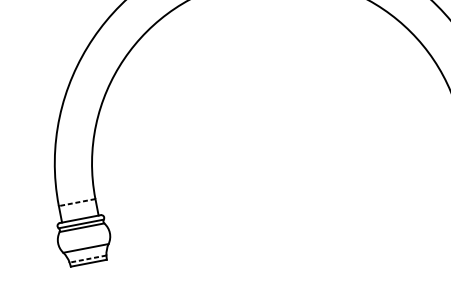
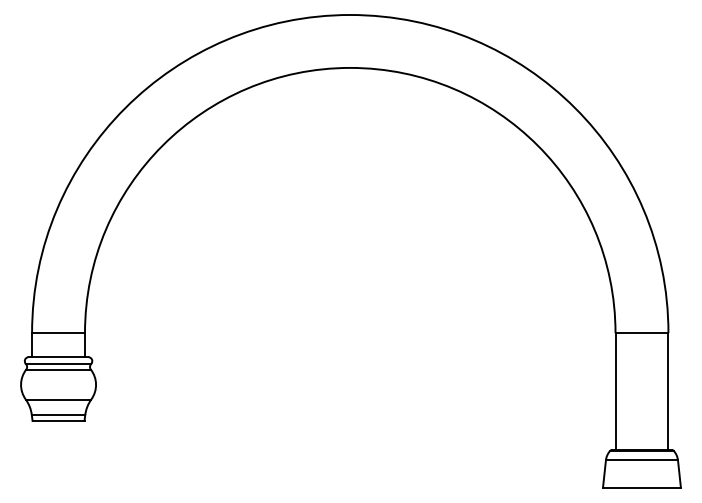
line: (77, 202) -> (58, 333), dashed -> solid
line: (87, 258) -> (58, 414), dashed -> solid

